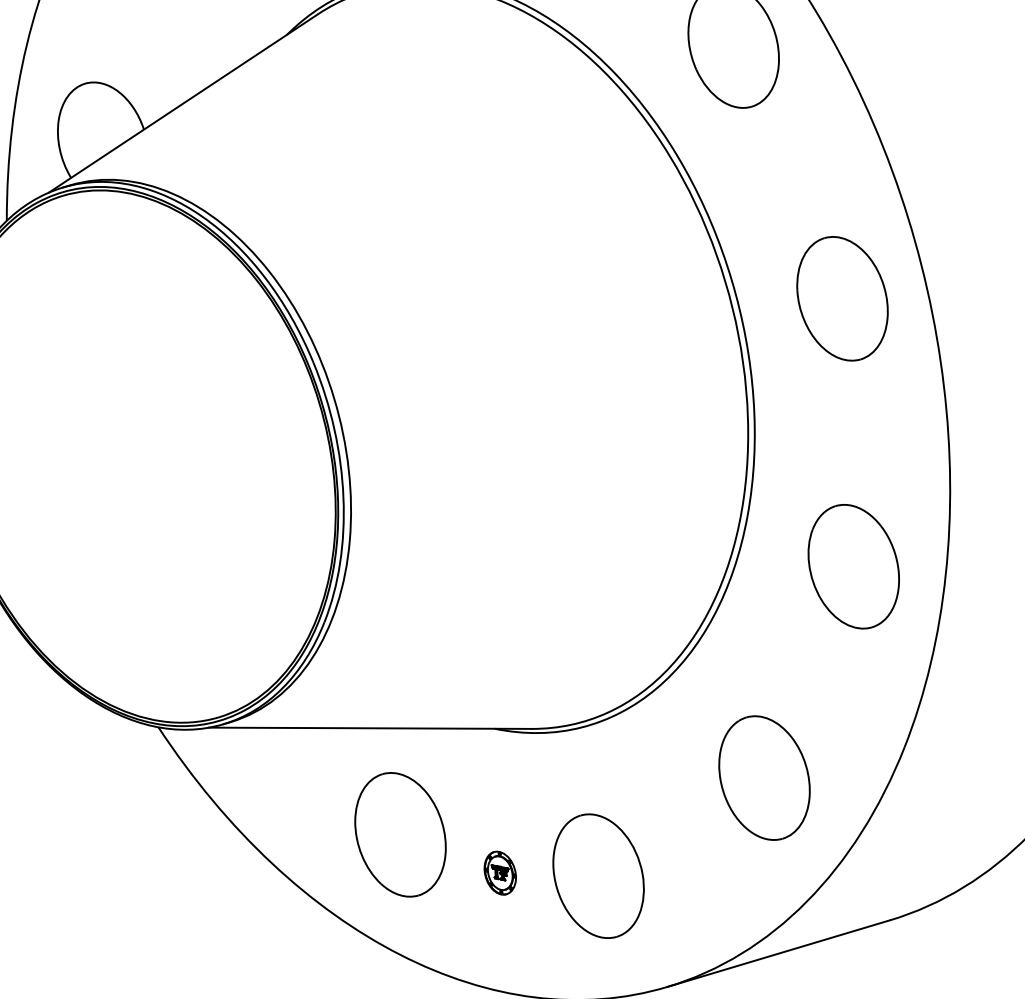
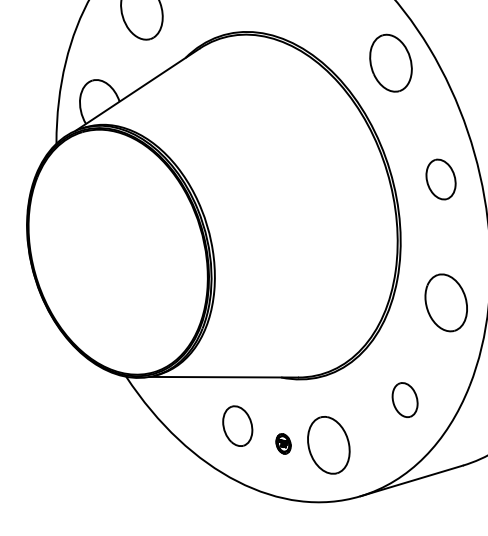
part: (841, 298) -> (440, 179), size x0.7
part: (763, 776) -> (404, 399), size x0.6
part: (400, 833) -> (237, 425), size x0.7

